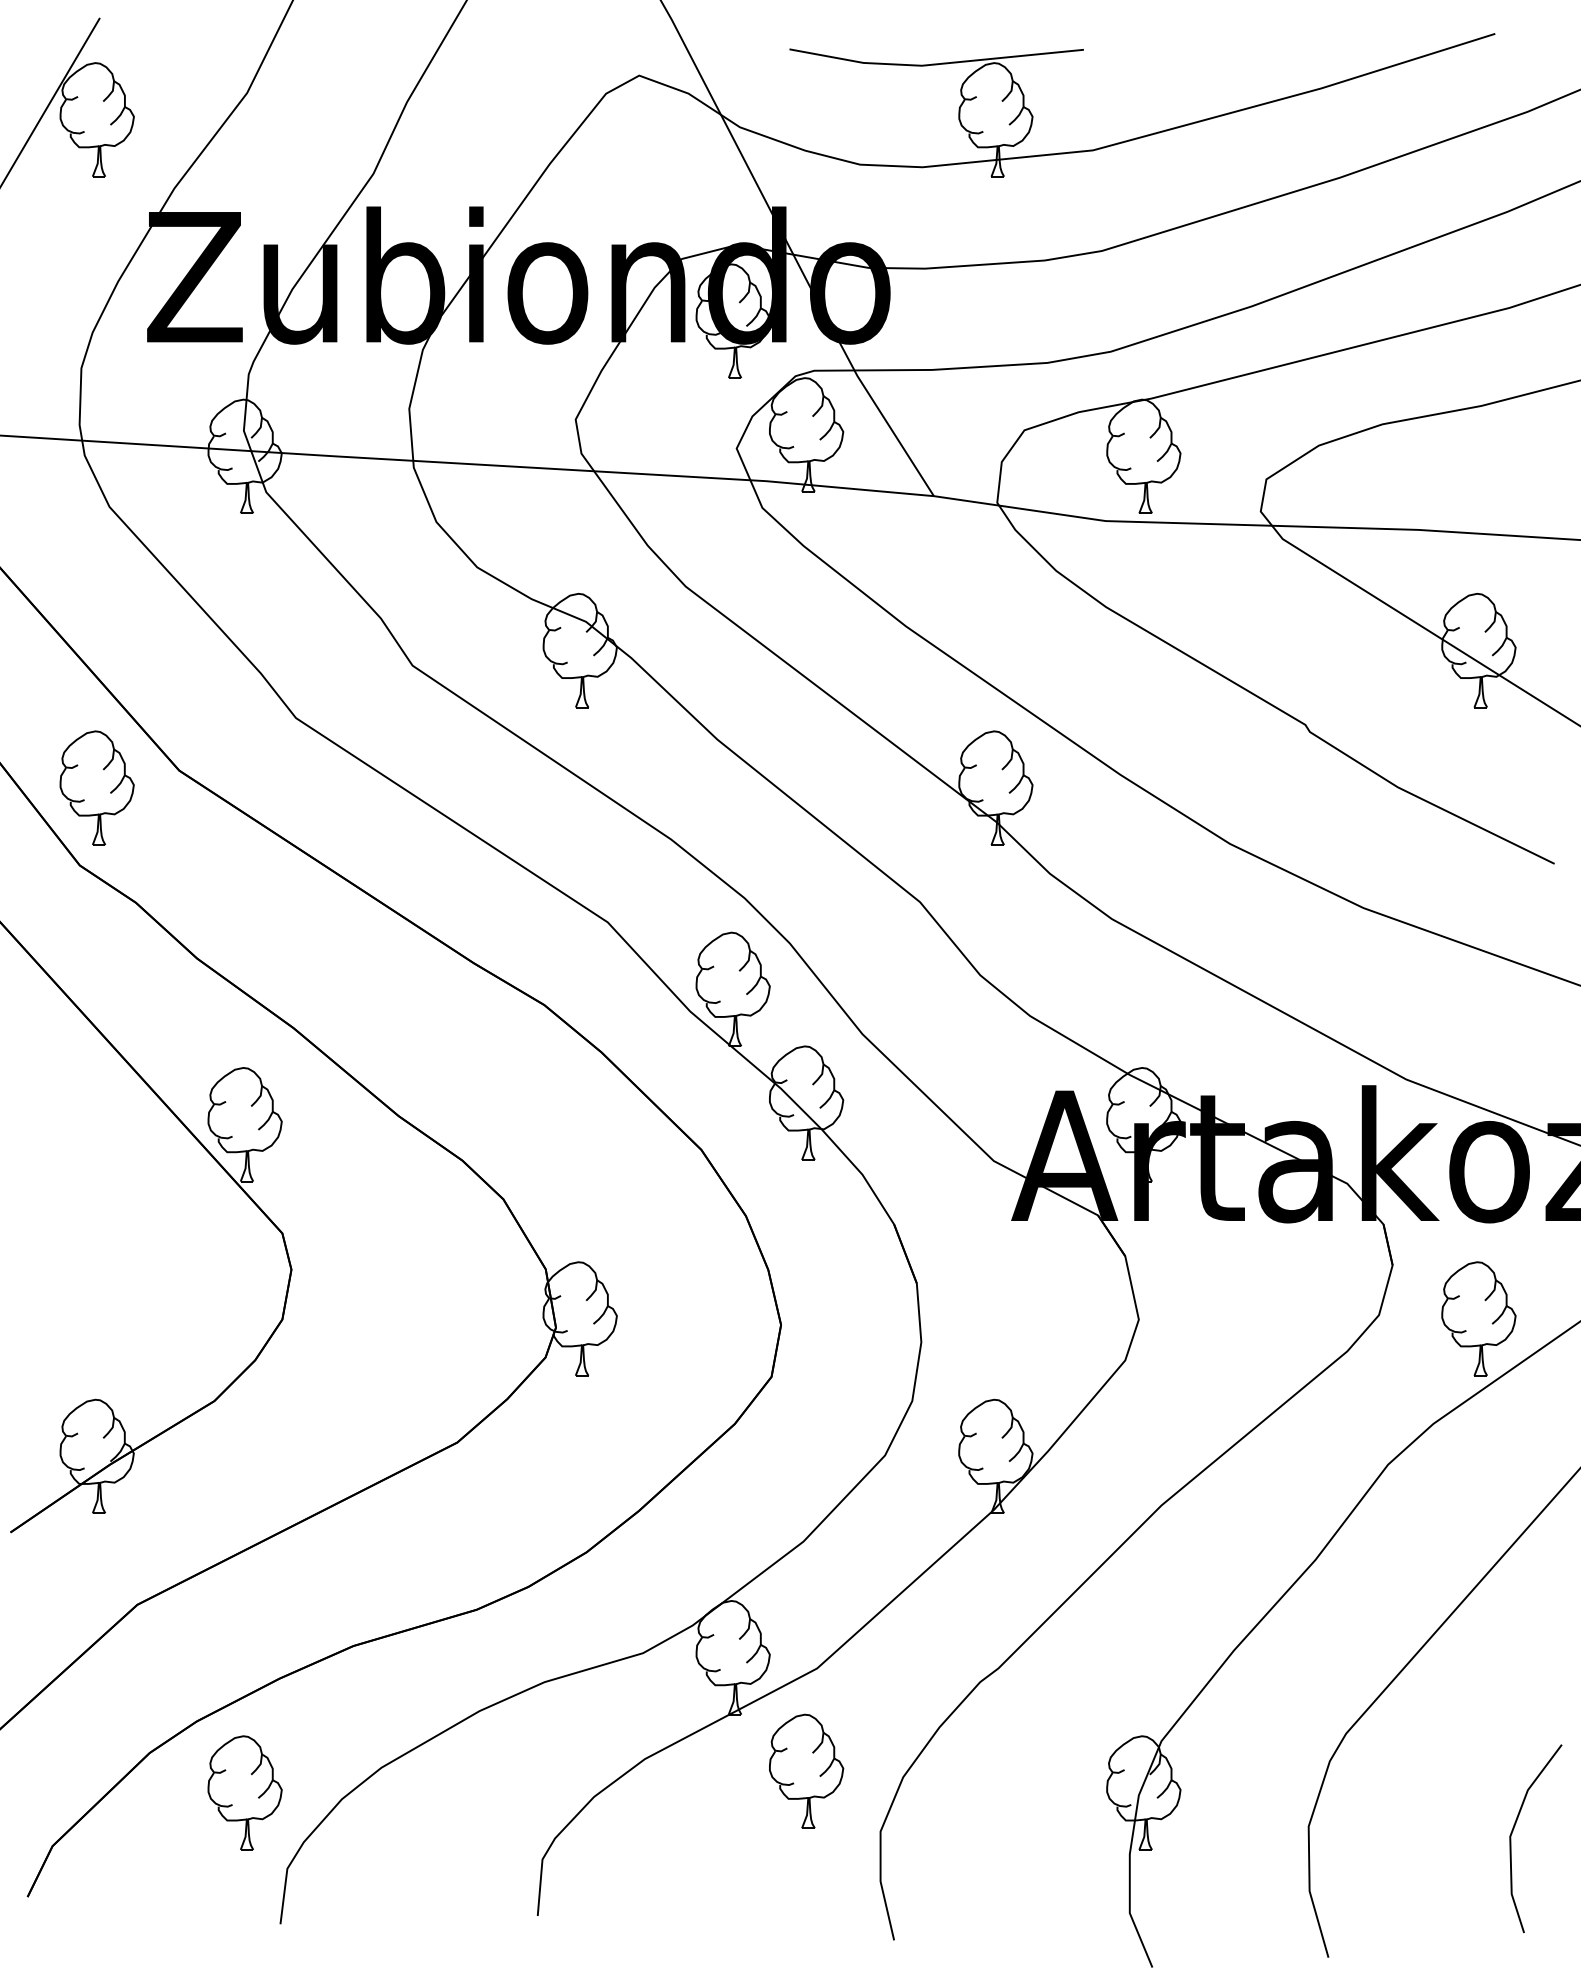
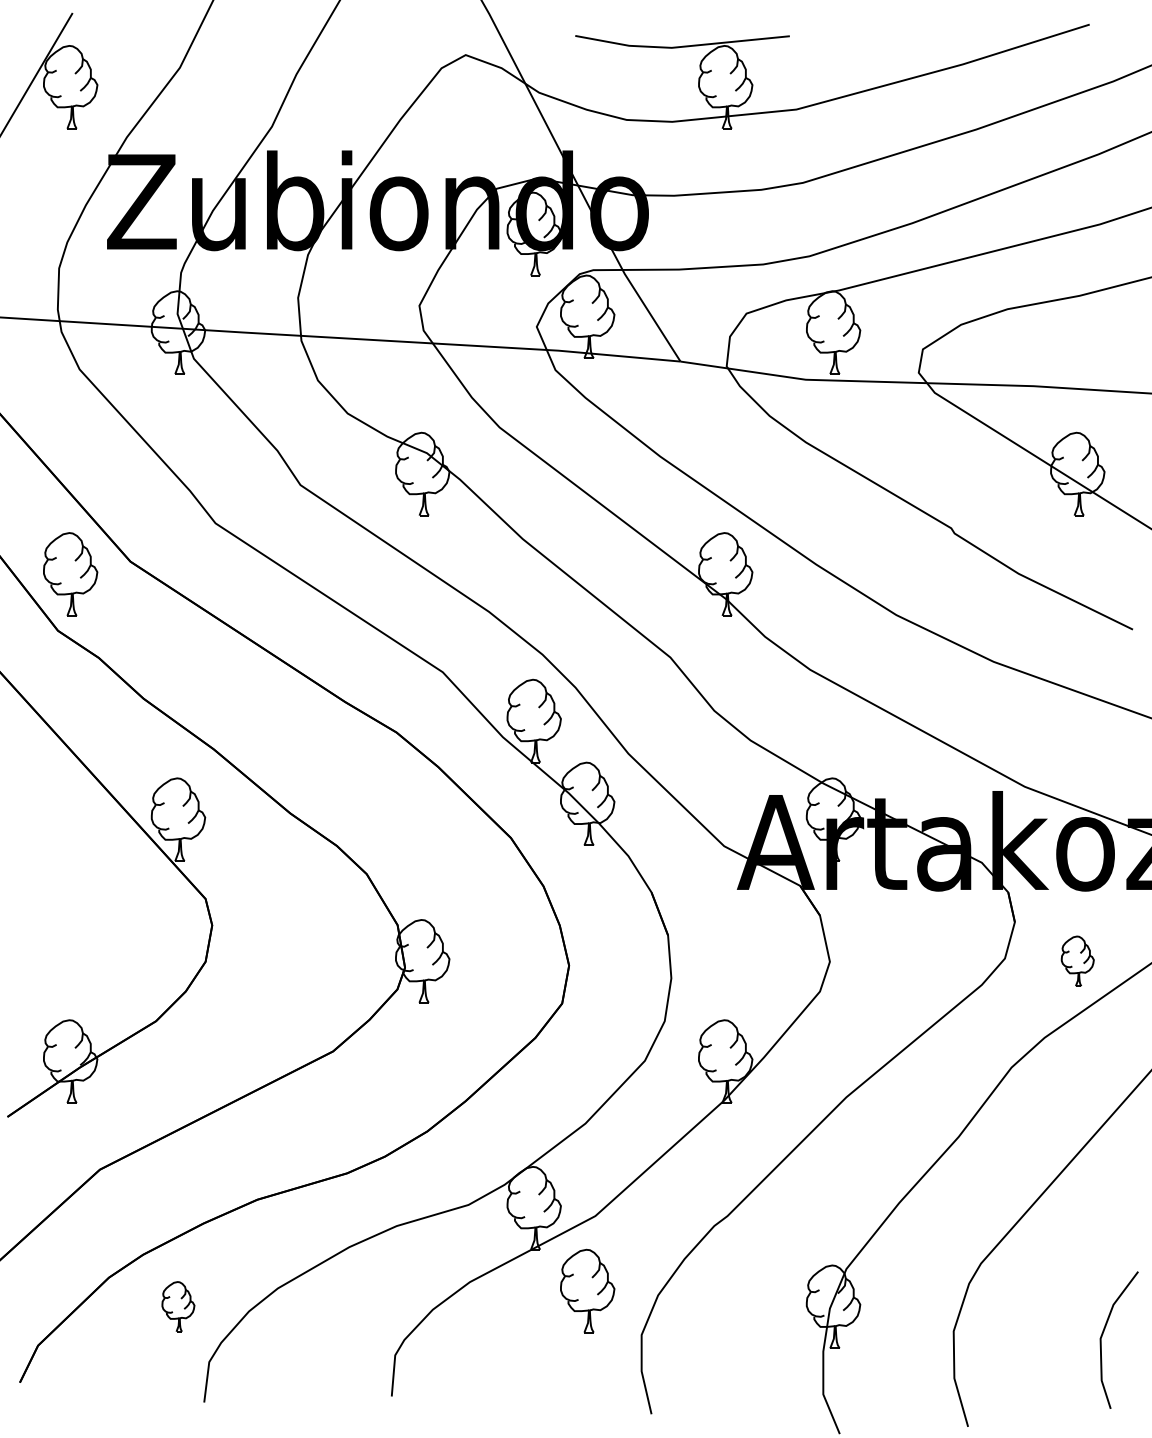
part: (1478, 1318) -> (1077, 960), size x0.6
part: (244, 1792) -> (178, 1306), size x0.6

